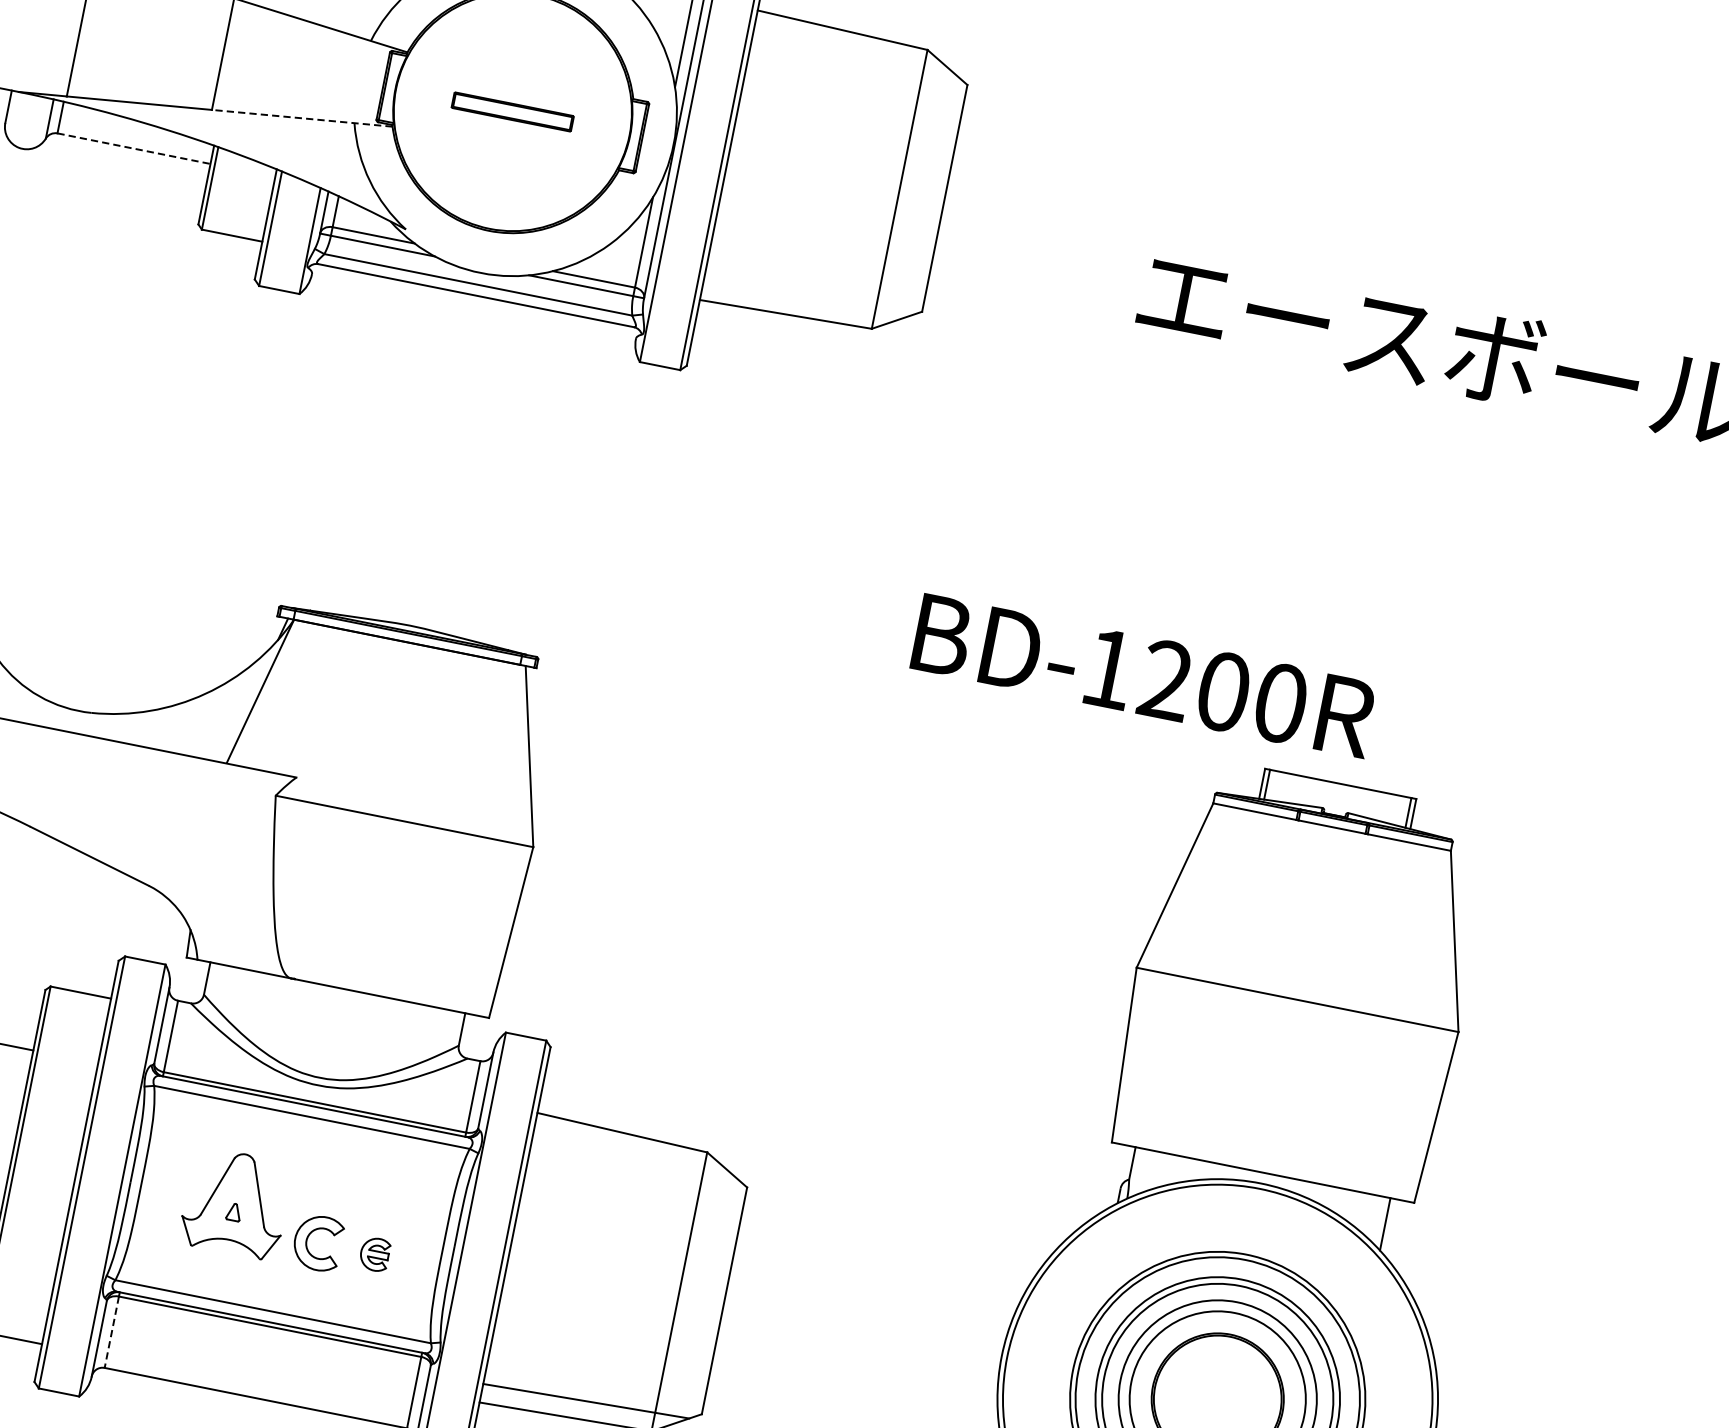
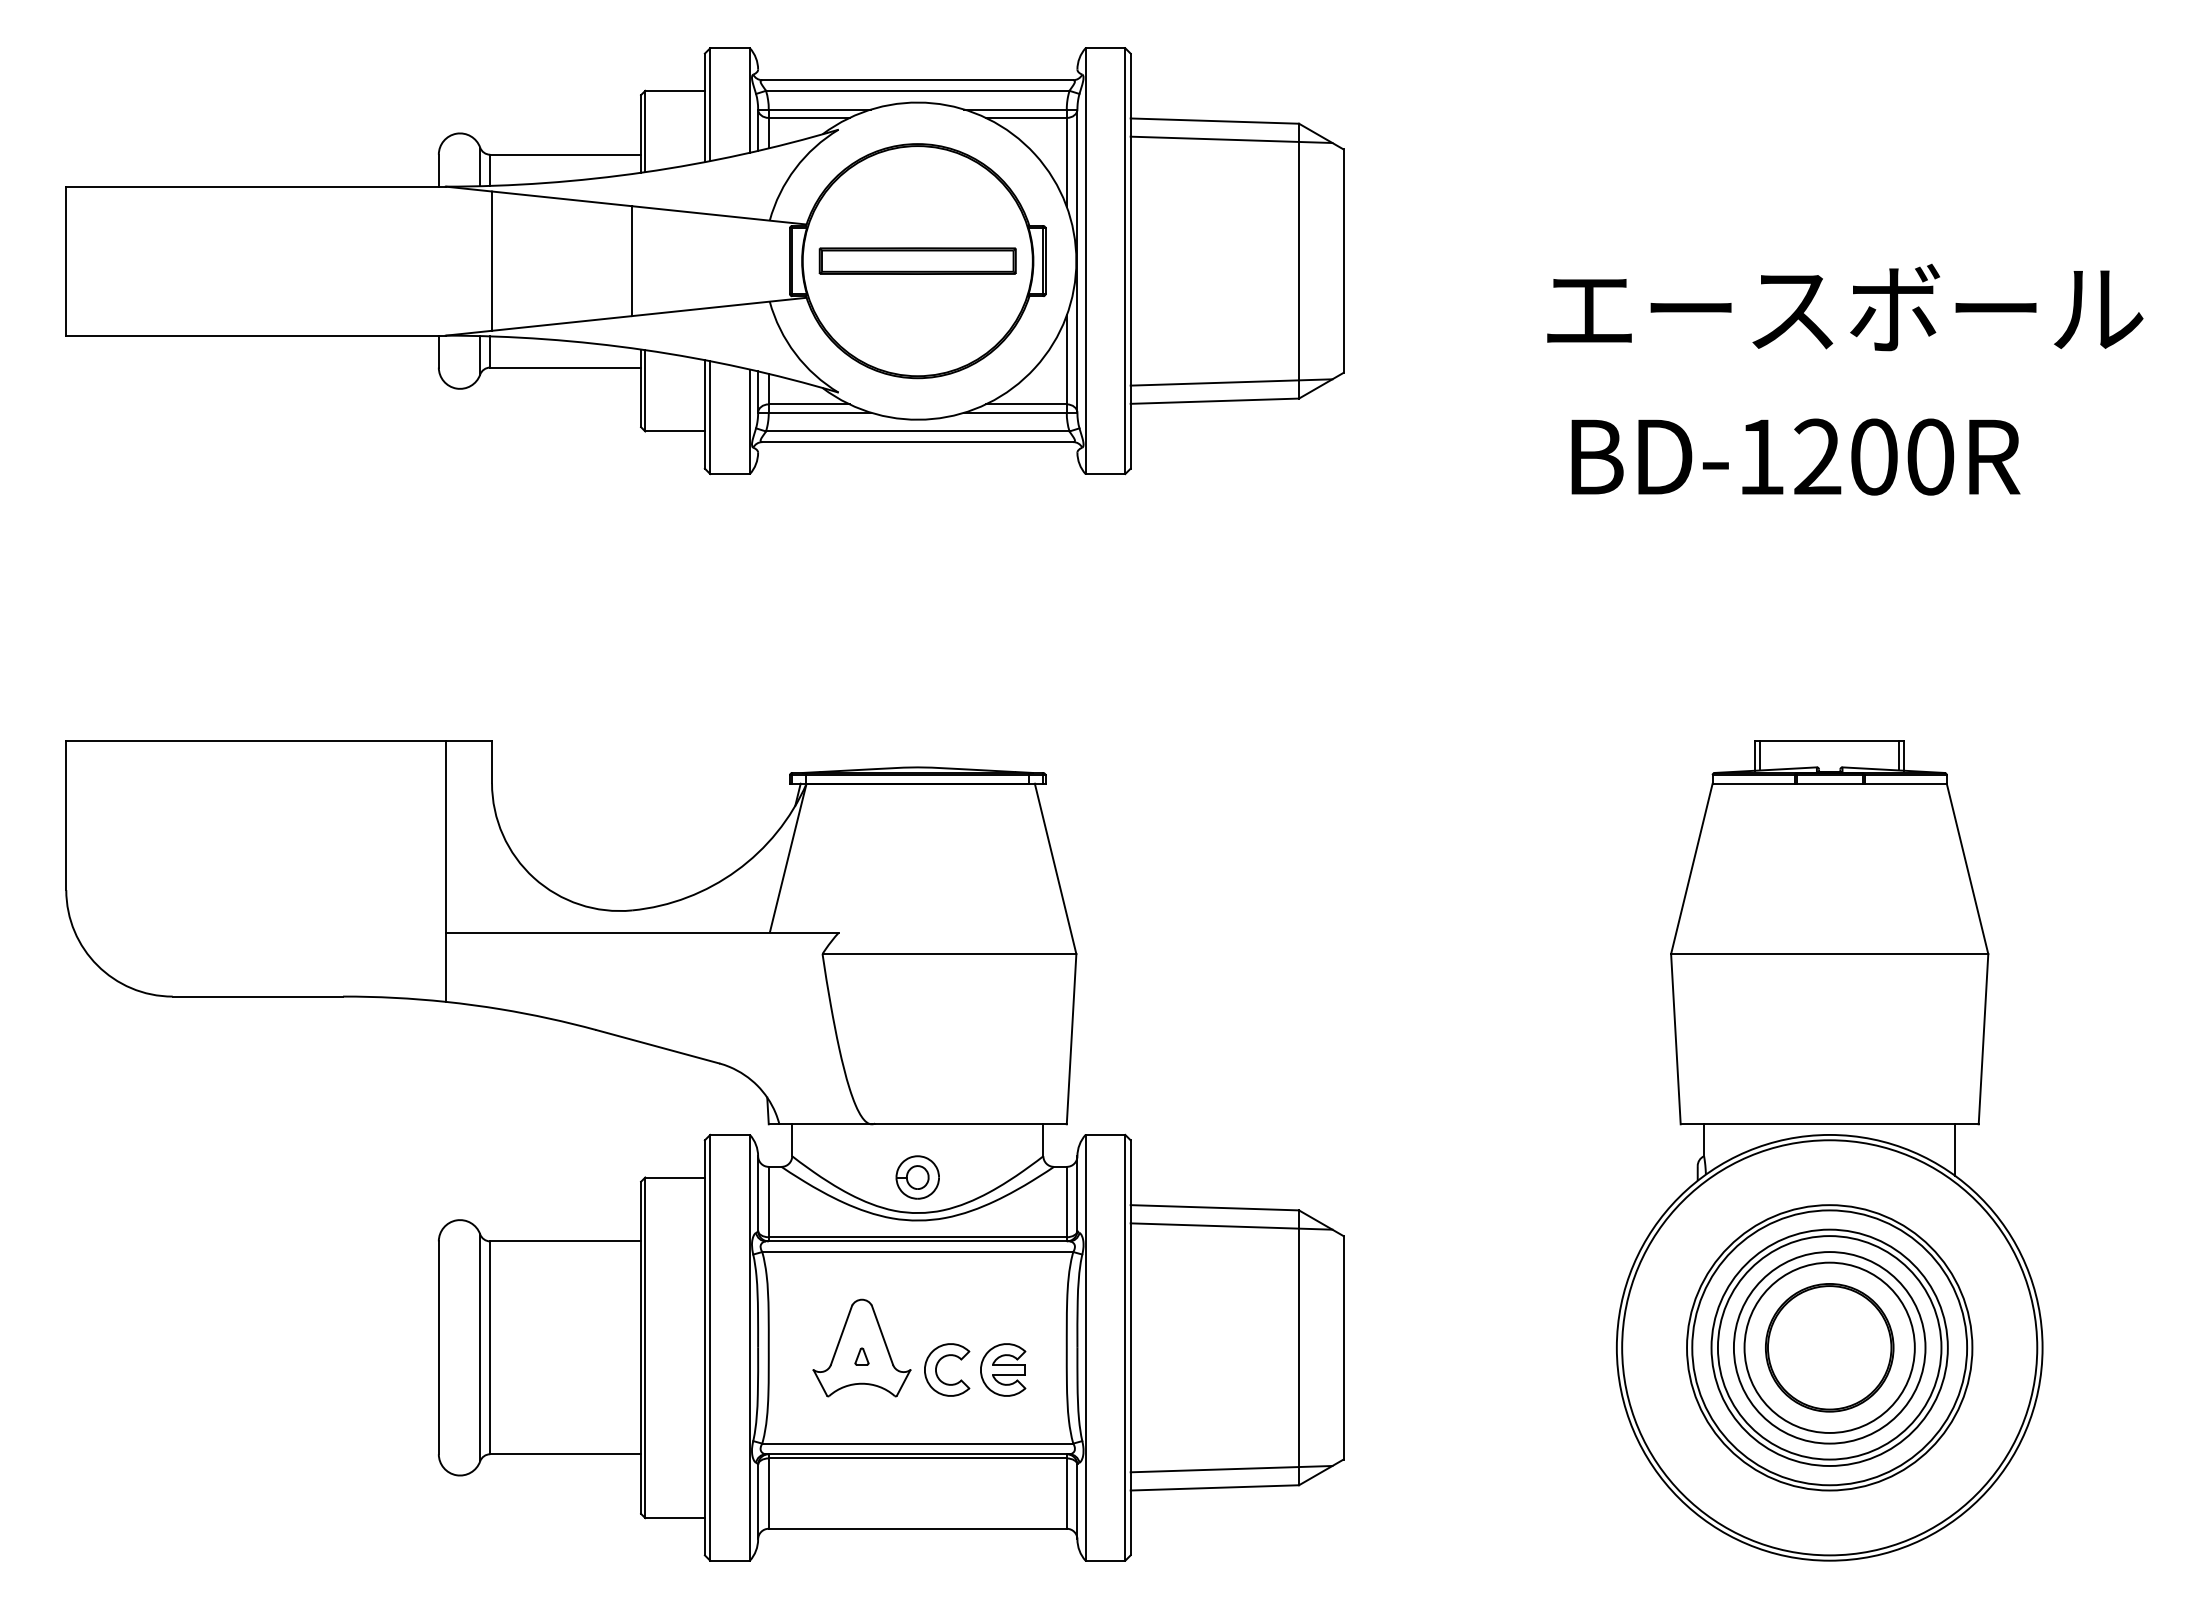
line: (855, 52) -> (1231, 139), added
part: (512, 111) -> (917, 260), size x1.67
line: (302, 117) -> (719, 306), dashed -> solid
line: (134, 148) -> (566, 367), dashed -> solid
line: (806, 298) -> (1231, 382), added
text: (1143, 675) -> (1795, 456), moved
part: (326, 1041) -> (917, 1177), added
line: (635, 1155) -> (1231, 1226), added
part: (375, 1253) -> (1003, 1369), size x1.67
line: (111, 1333) -> (768, 1494), dashed -> solid

